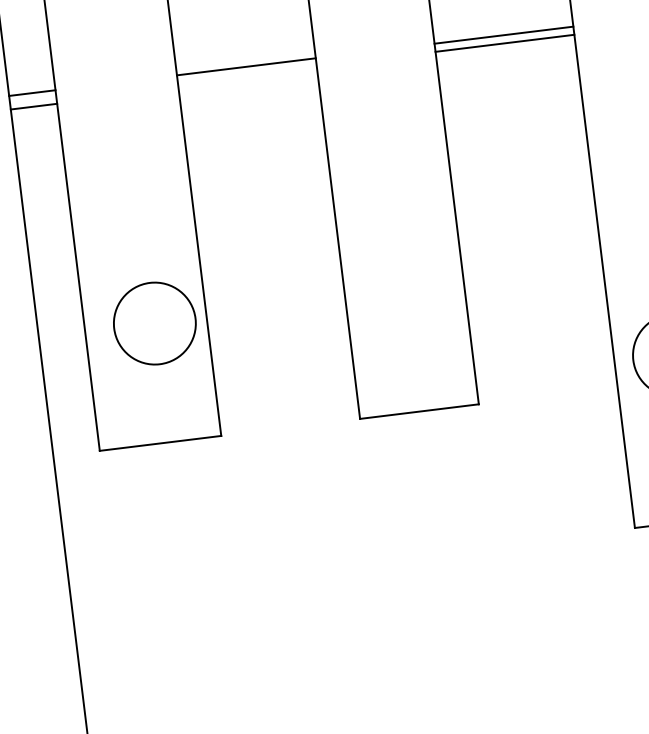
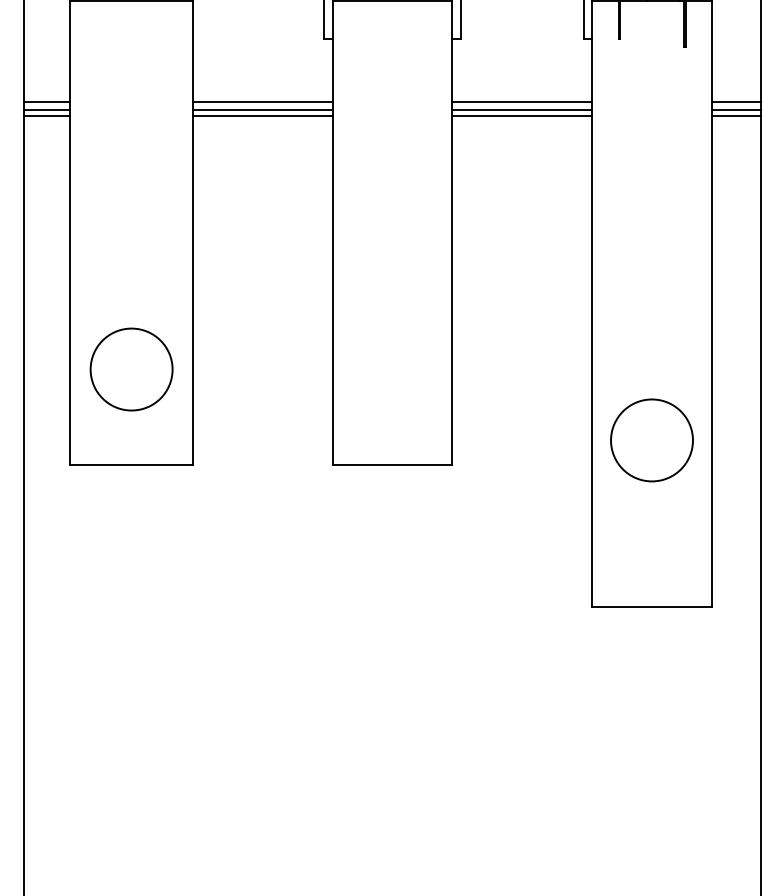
line: (505, 48) -> (522, 115), added
line: (247, 75) -> (262, 110), added
line: (247, 80) -> (262, 115), added
line: (32, 101) -> (46, 110), added
circle: (154, 323) -> (131, 369), moved

